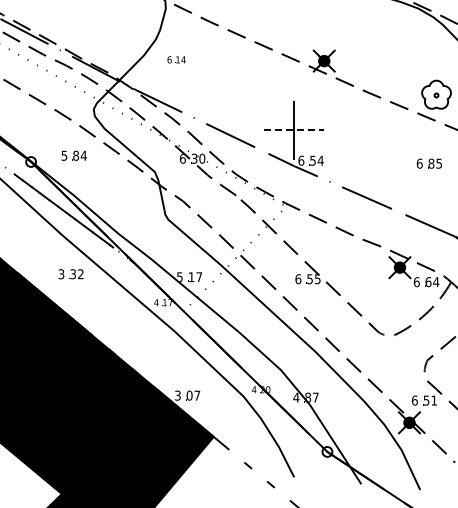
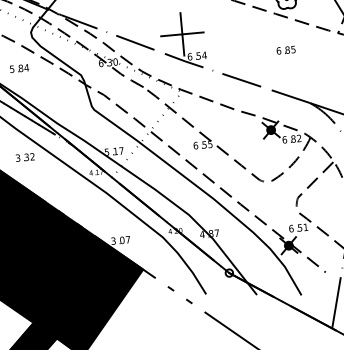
line: (293, 130) -> (182, 34), dashed -> solid
text: (432, 281) -> (296, 138), 64 -> 82

